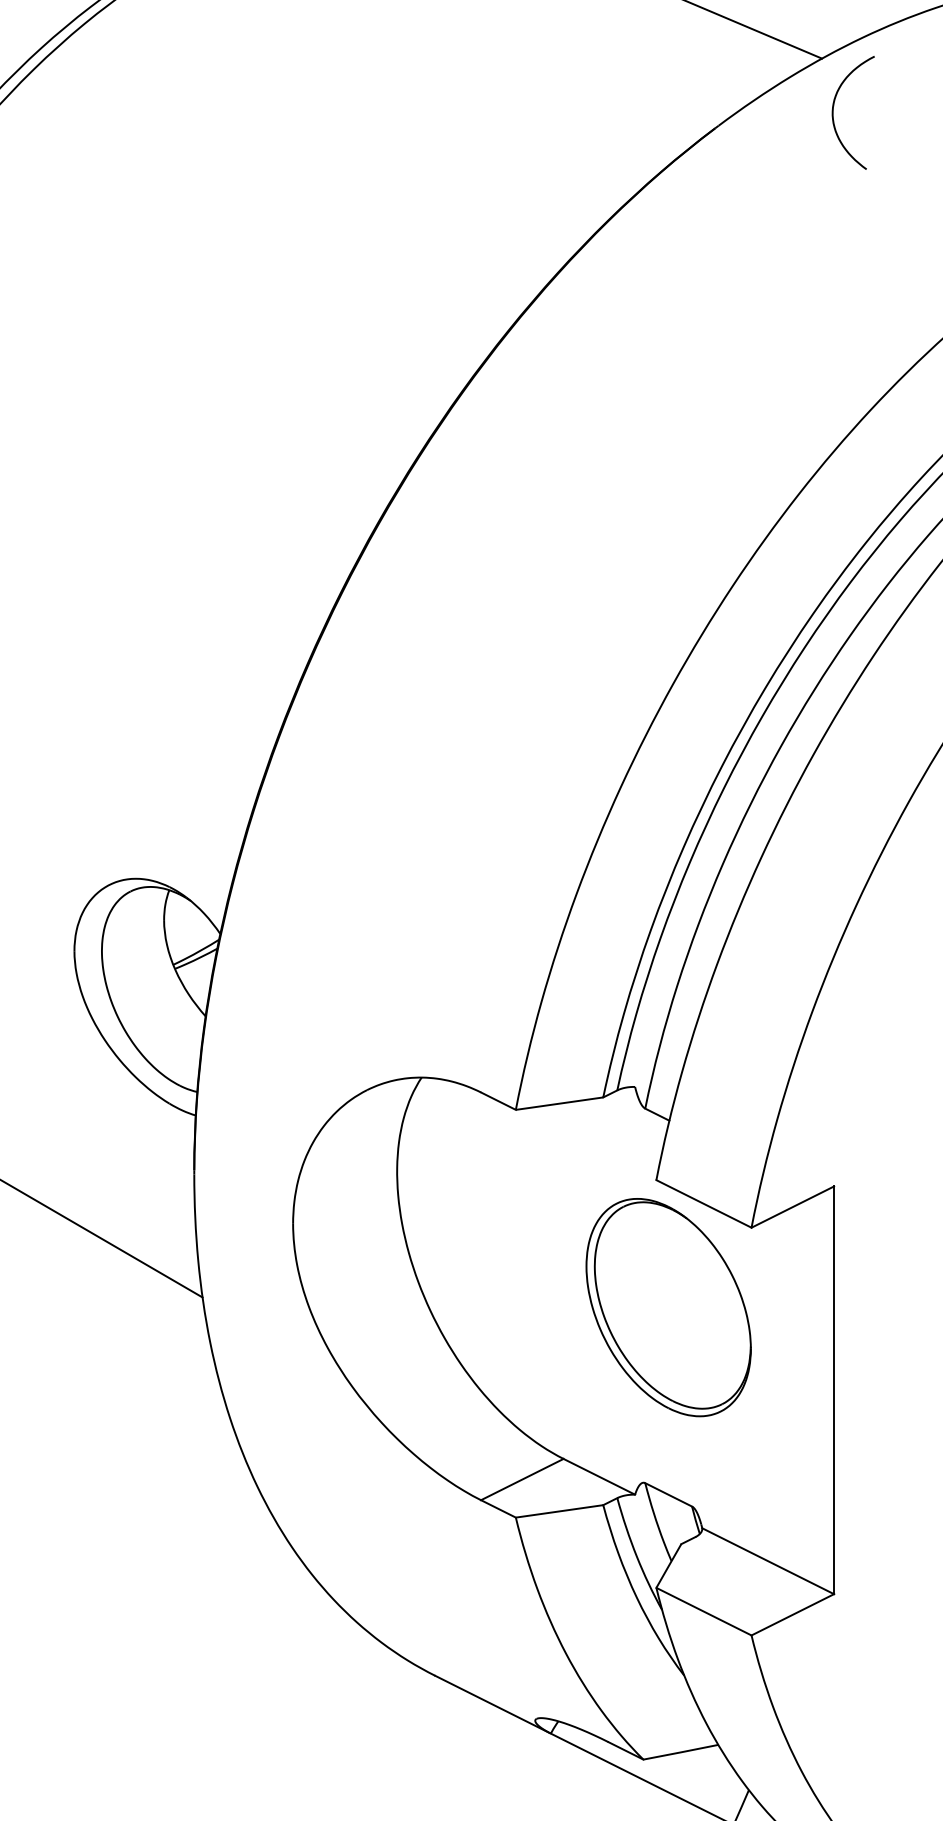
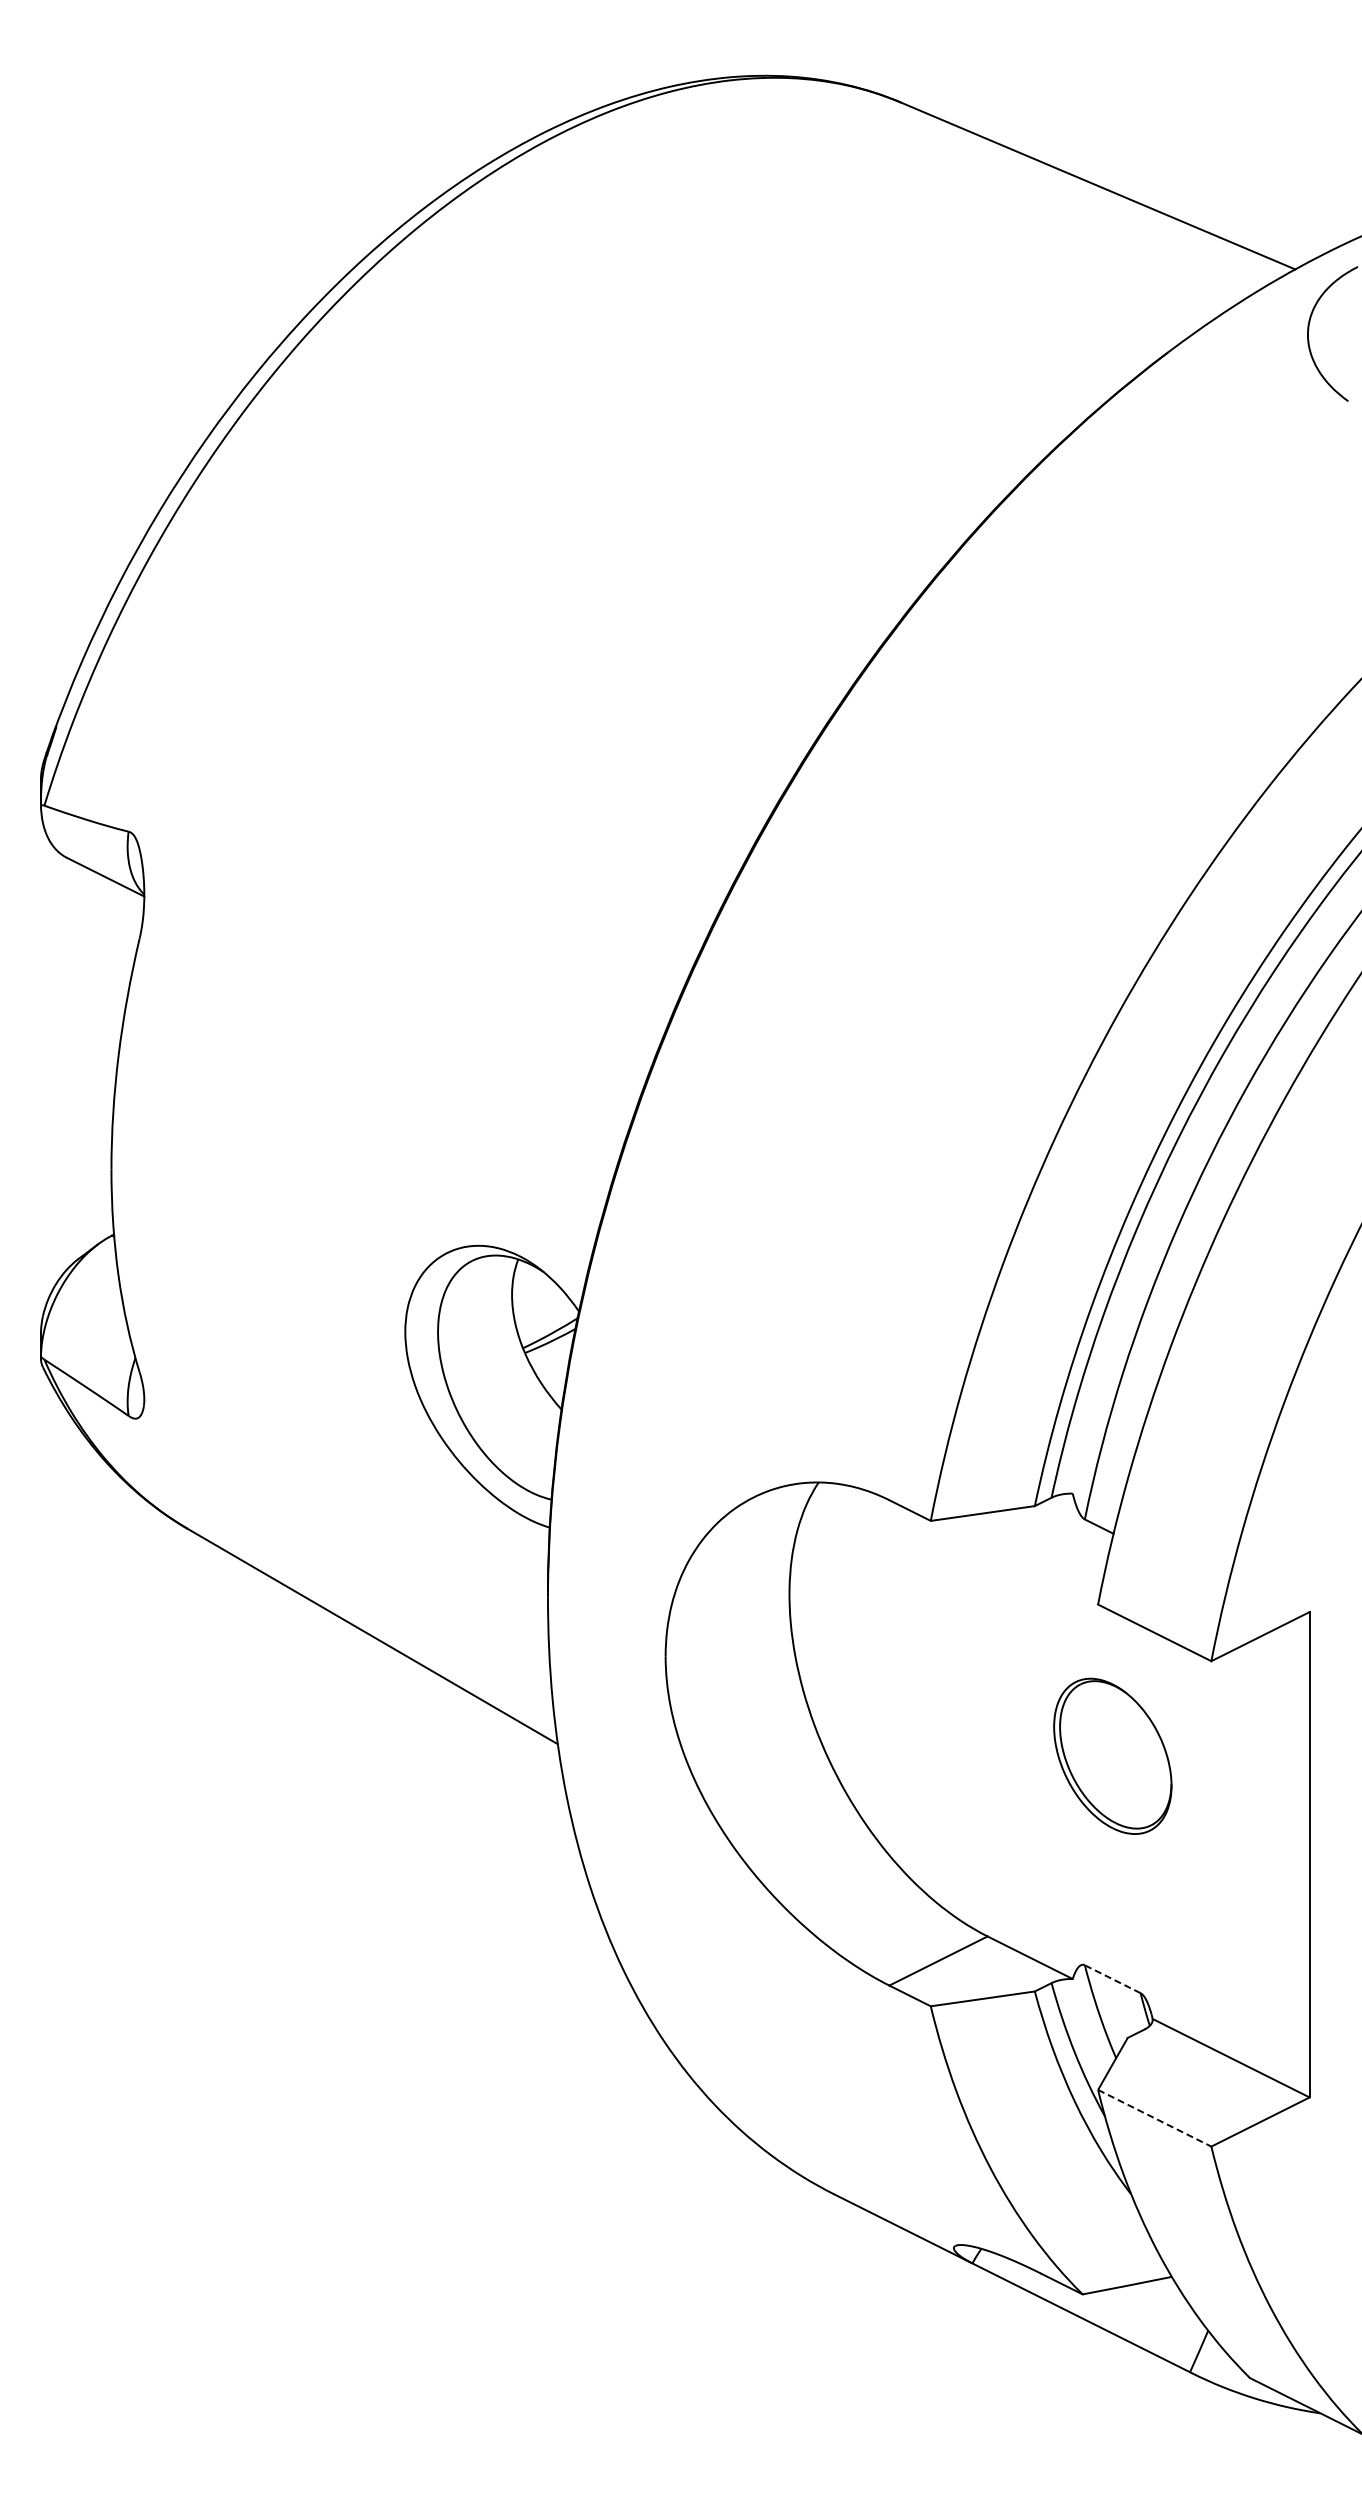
part: (668, 1307) -> (1112, 1756), size x0.6
line: (668, 1495) -> (1112, 1979), solid -> dashed
line: (704, 1611) -> (1155, 2118), solid -> dashed

